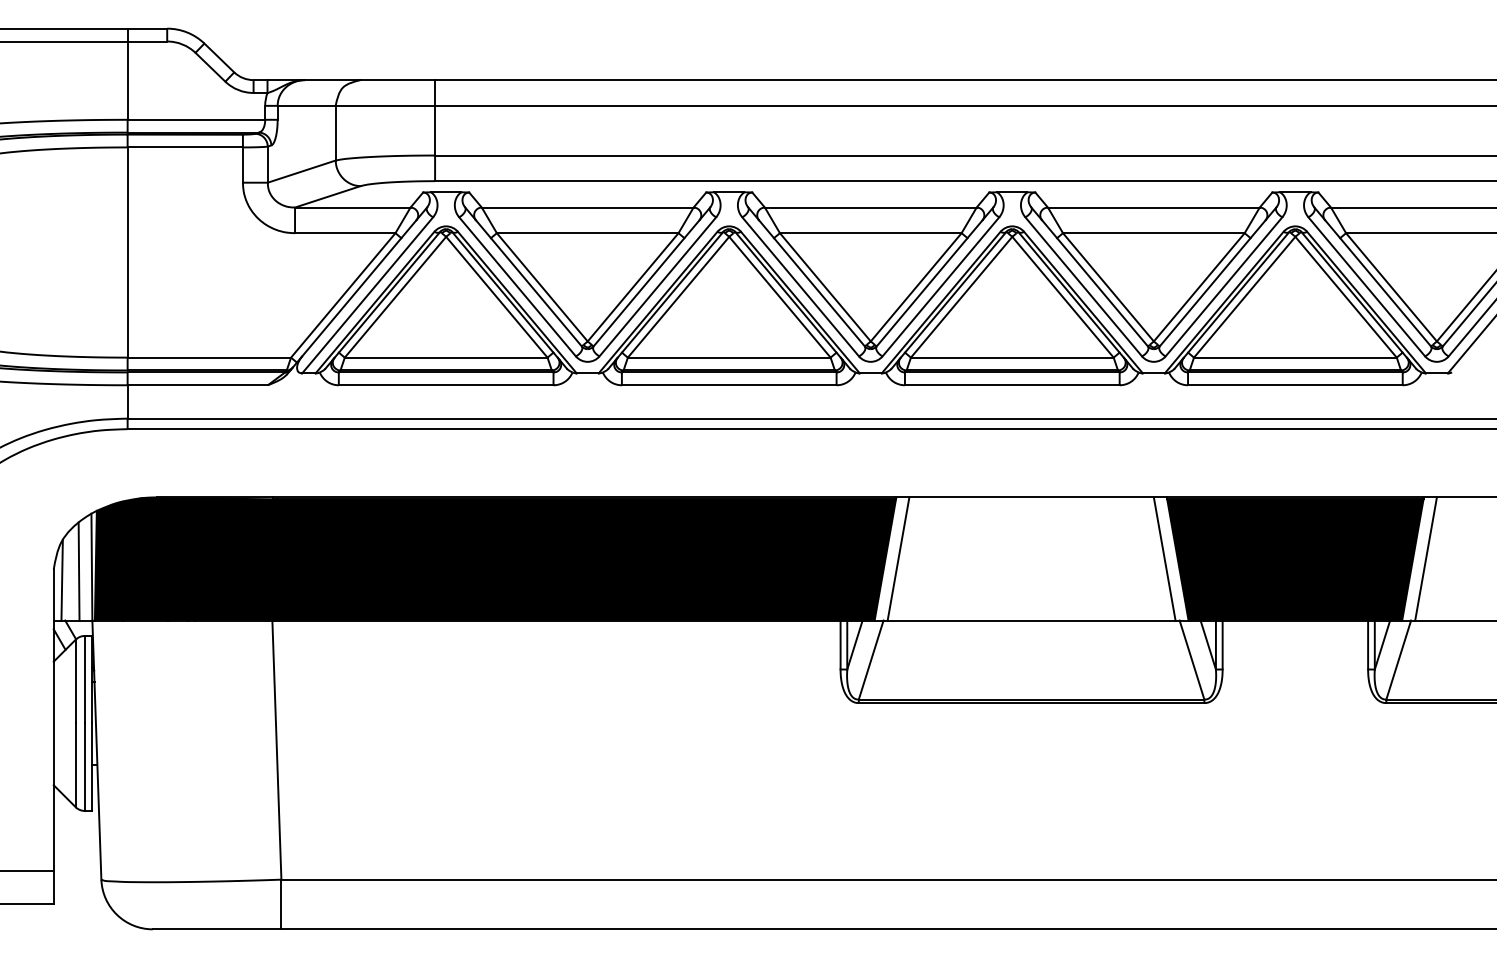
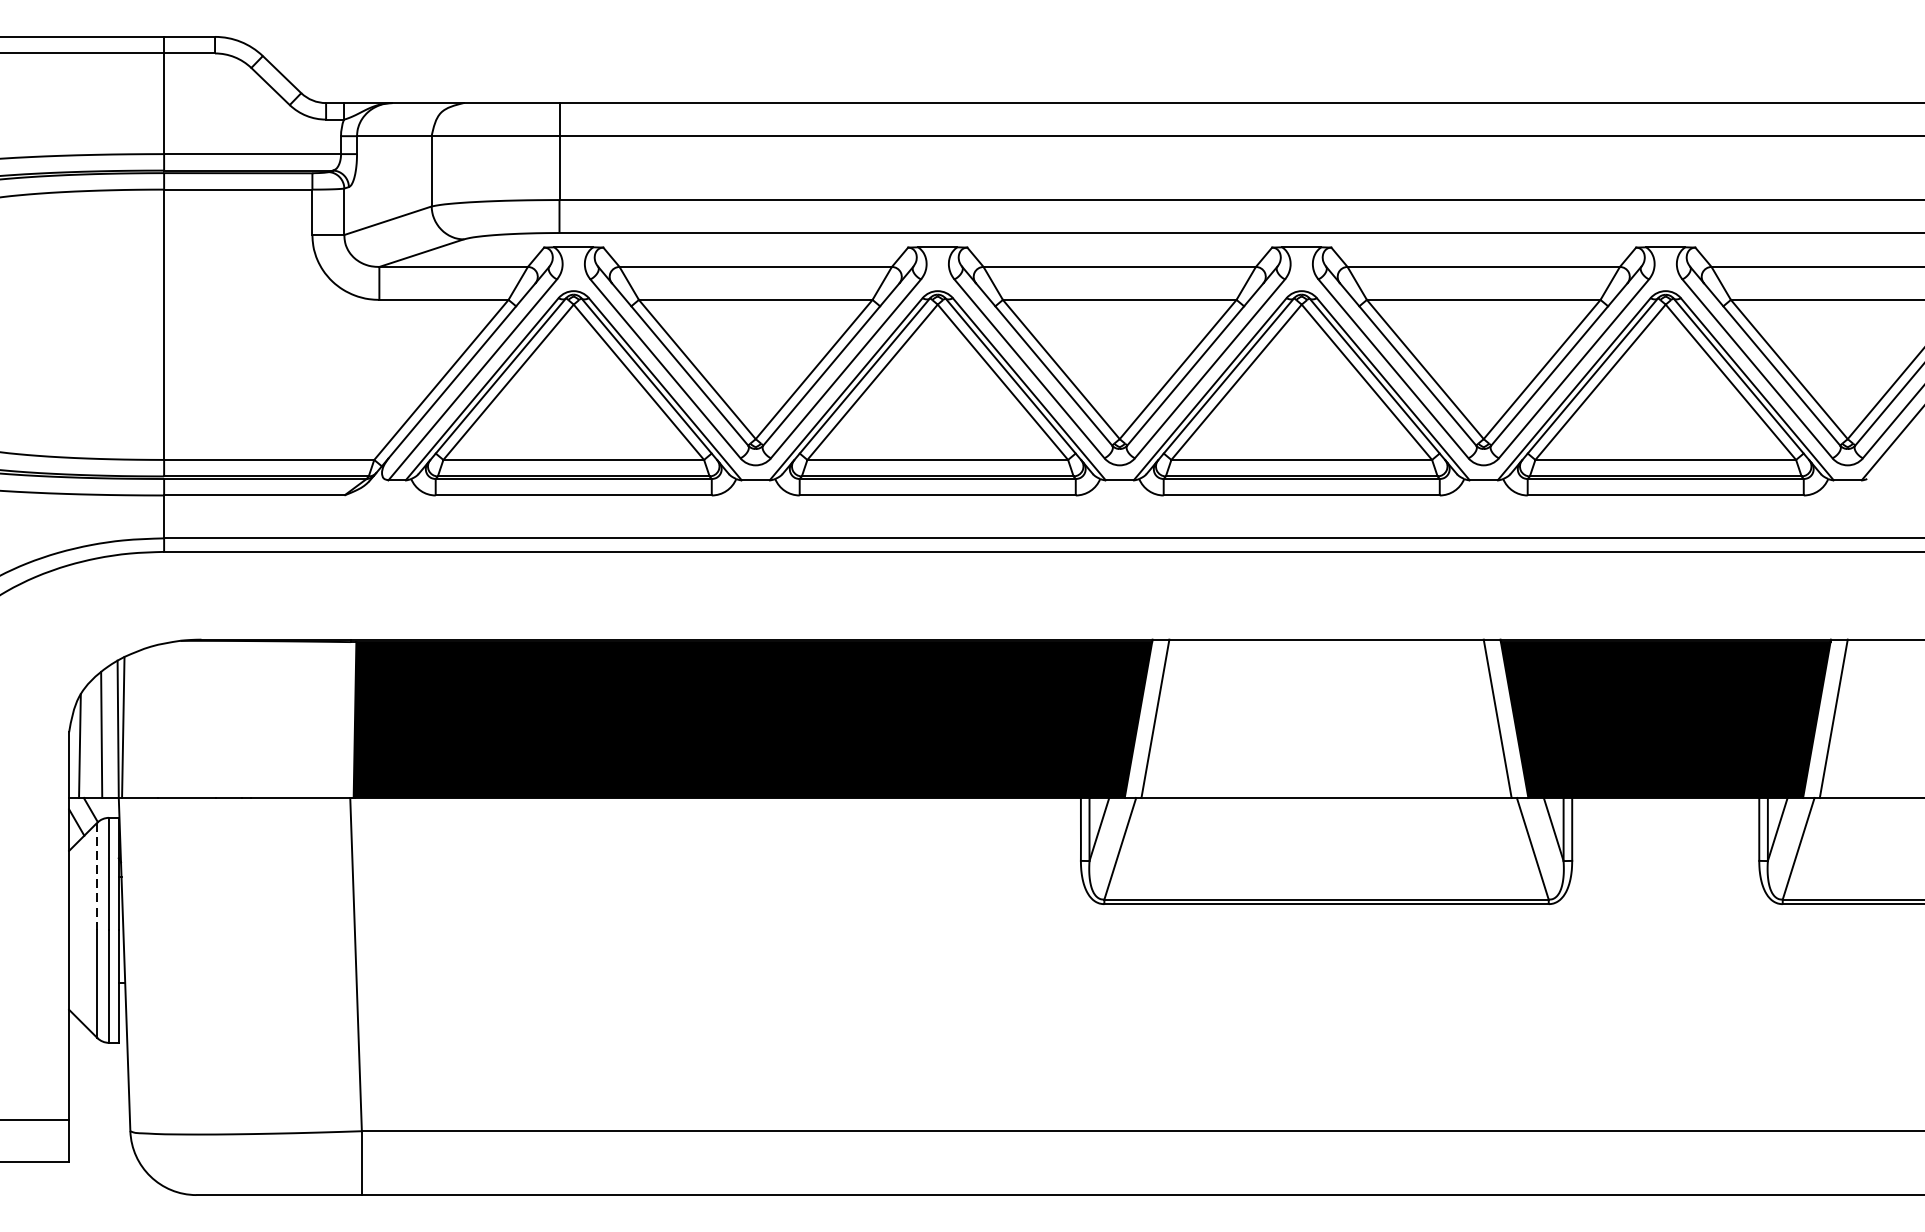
fill: (185, 559) -> (238, 719), removed
line: (75, 681) -> (97, 876), solid -> dashed

